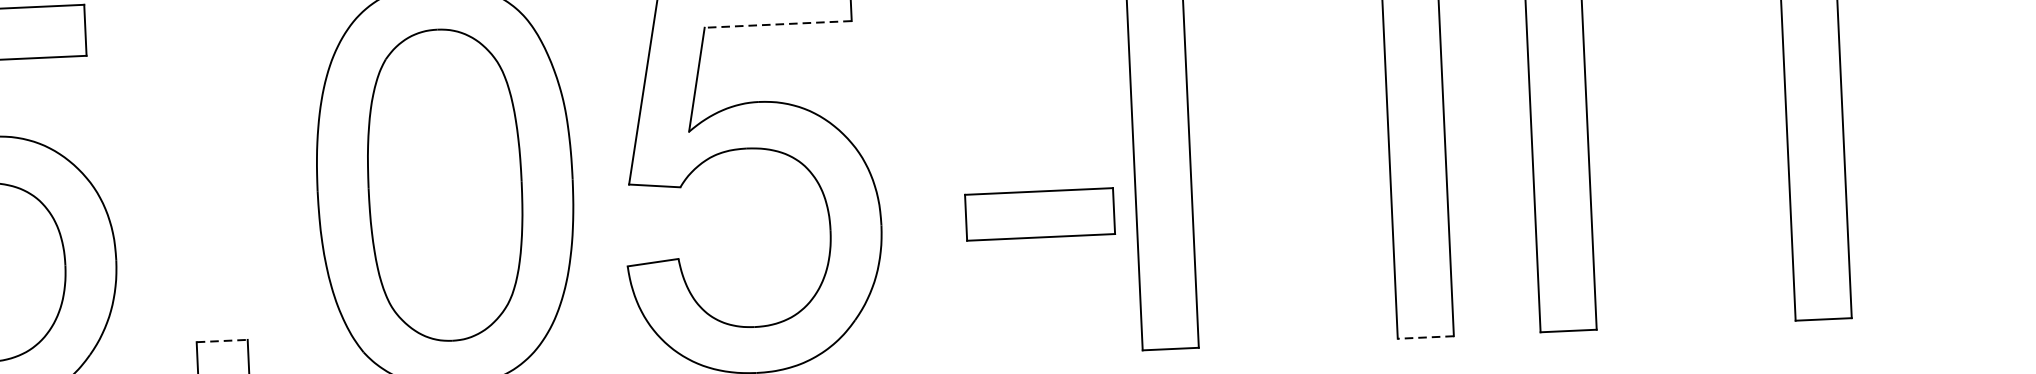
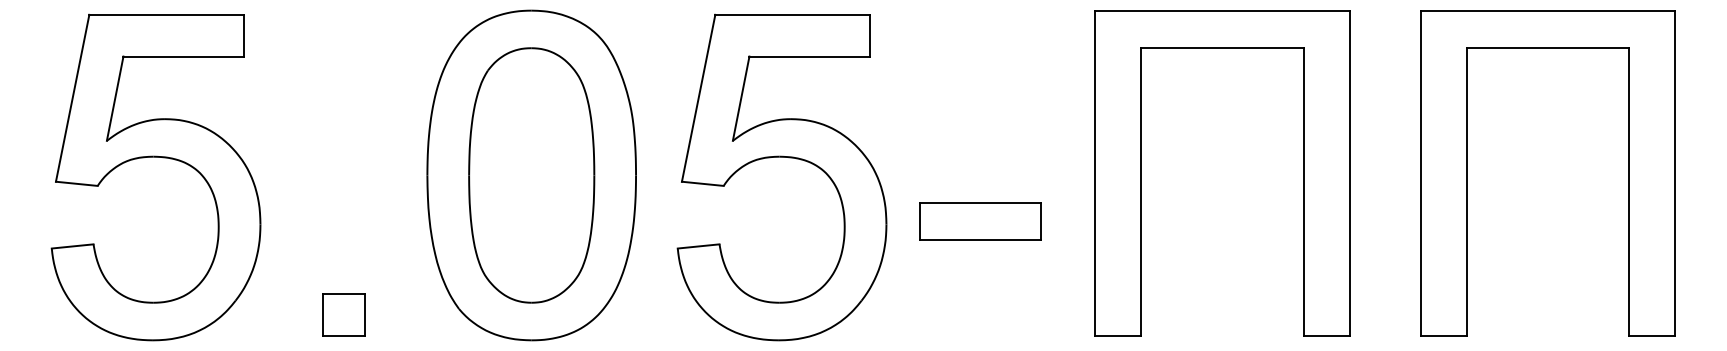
line: (778, 24) -> (809, 56), dashed -> solid
part: (1040, 214) -> (980, 221), moved
line: (1425, 337) -> (1326, 336), dashed -> solid
line: (221, 341) -> (343, 294), dashed -> solid

